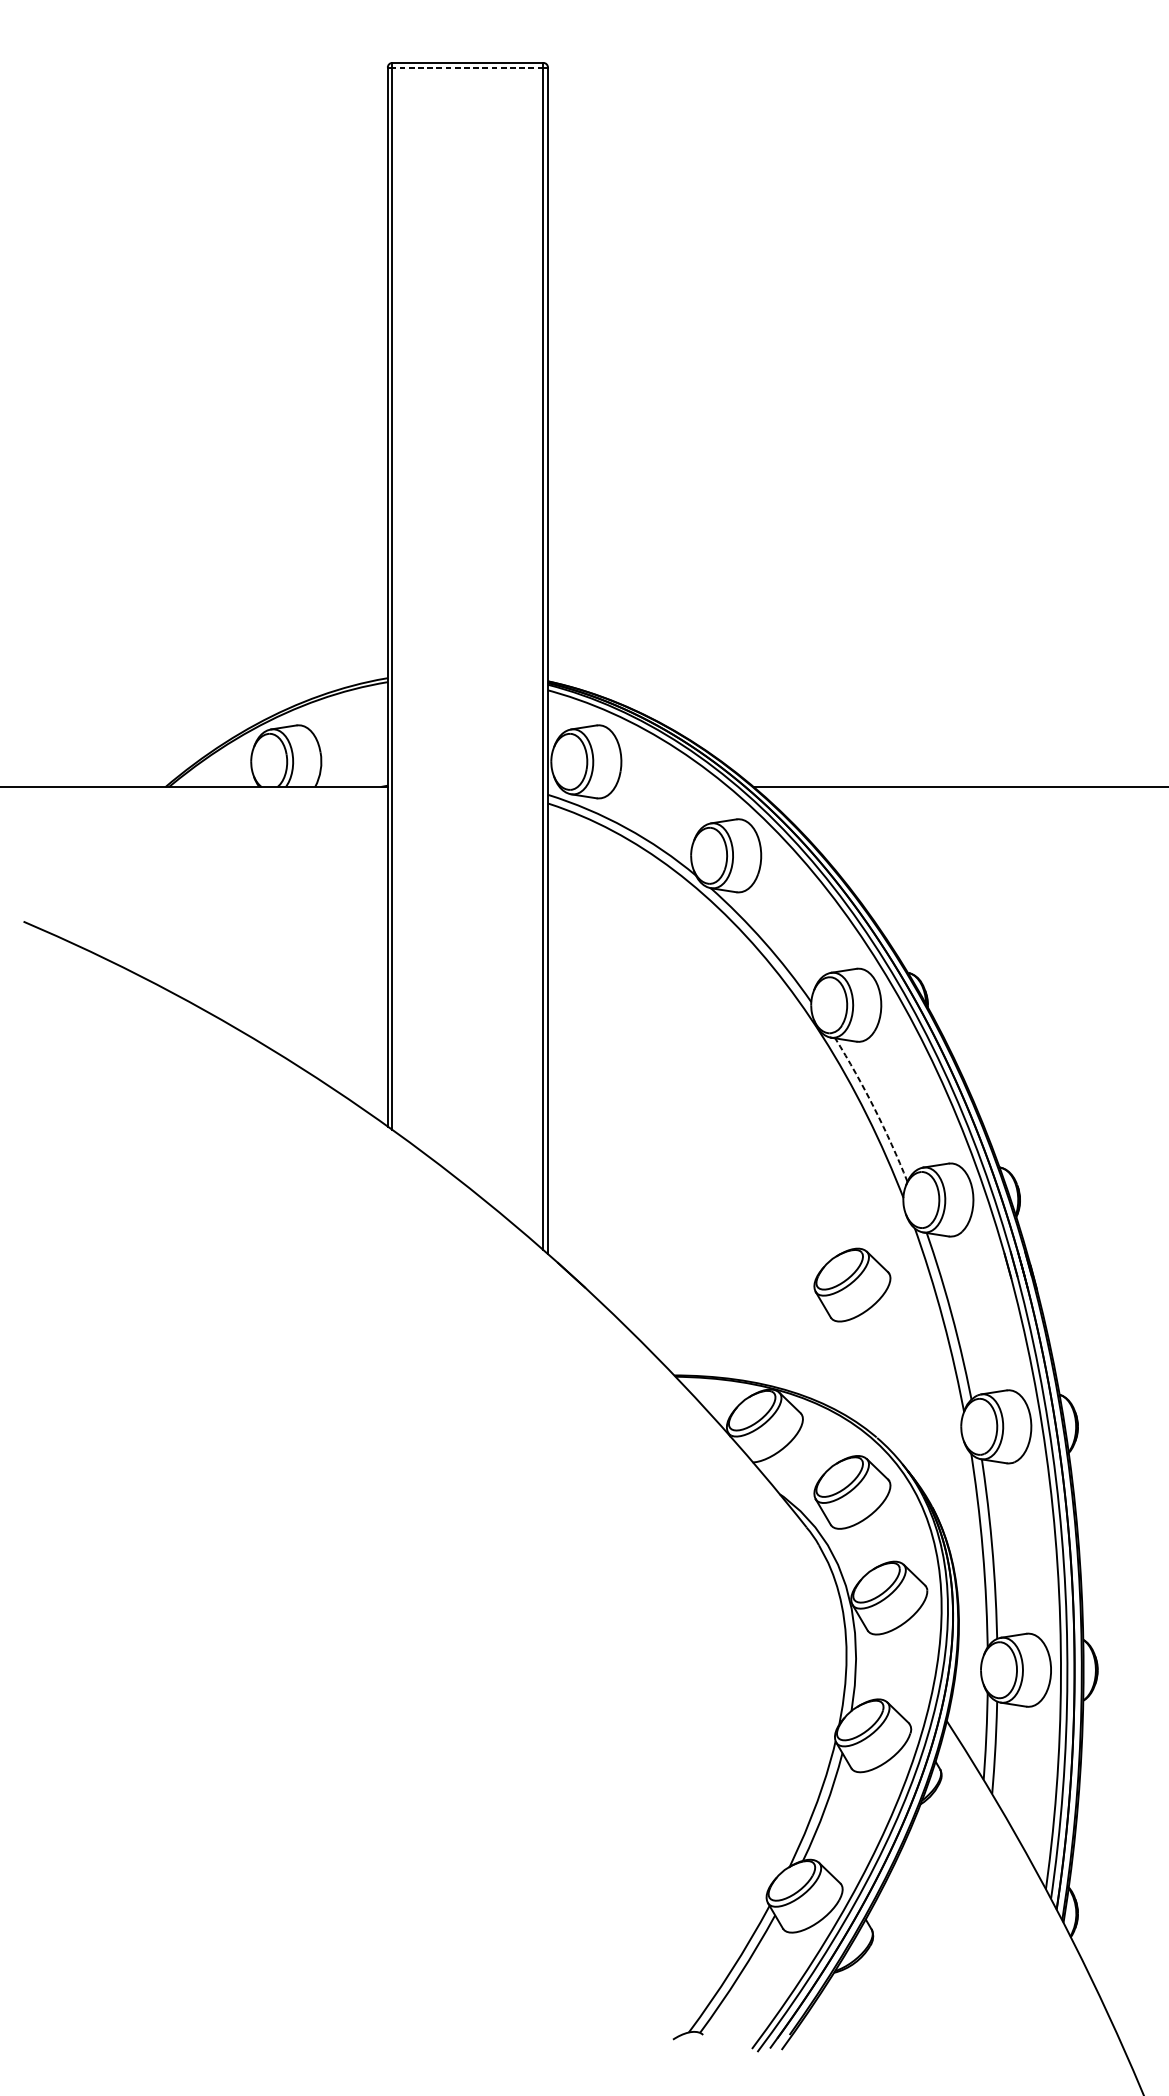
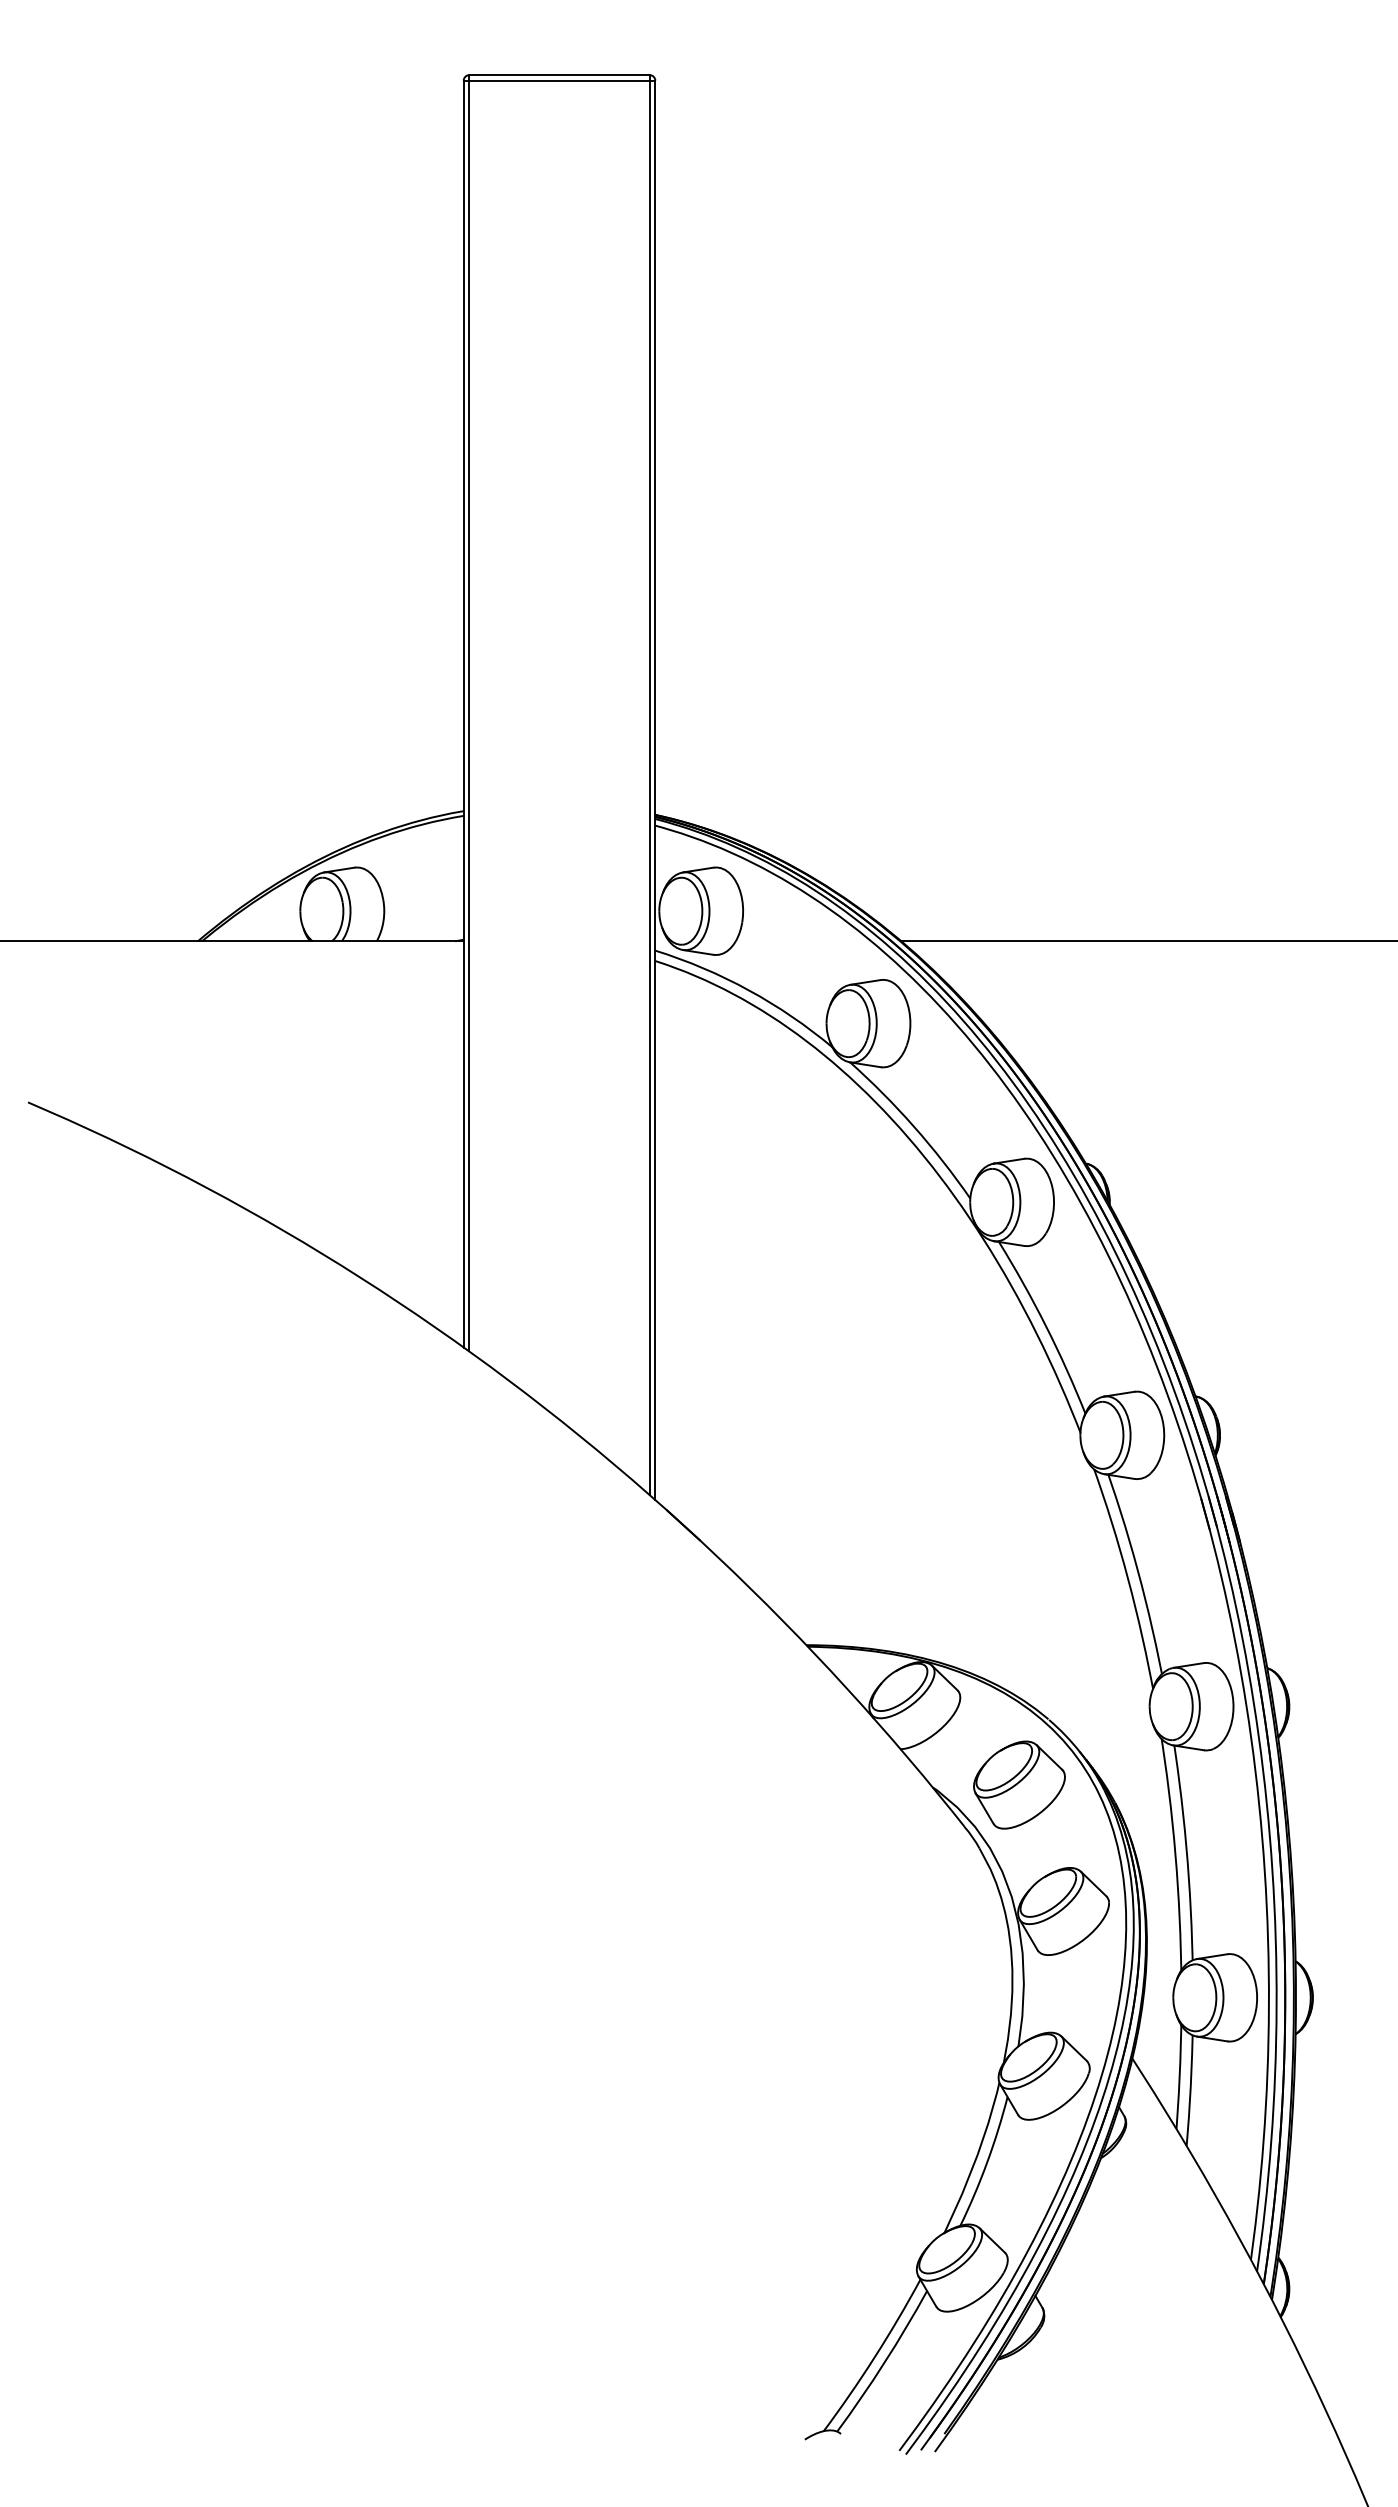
line: (467, 67) -> (559, 80), dashed -> solid
arc: (874, 1108) -> (1045, 1325), dashed -> solid
part: (852, 1284) -> (1019, 1536), removed

